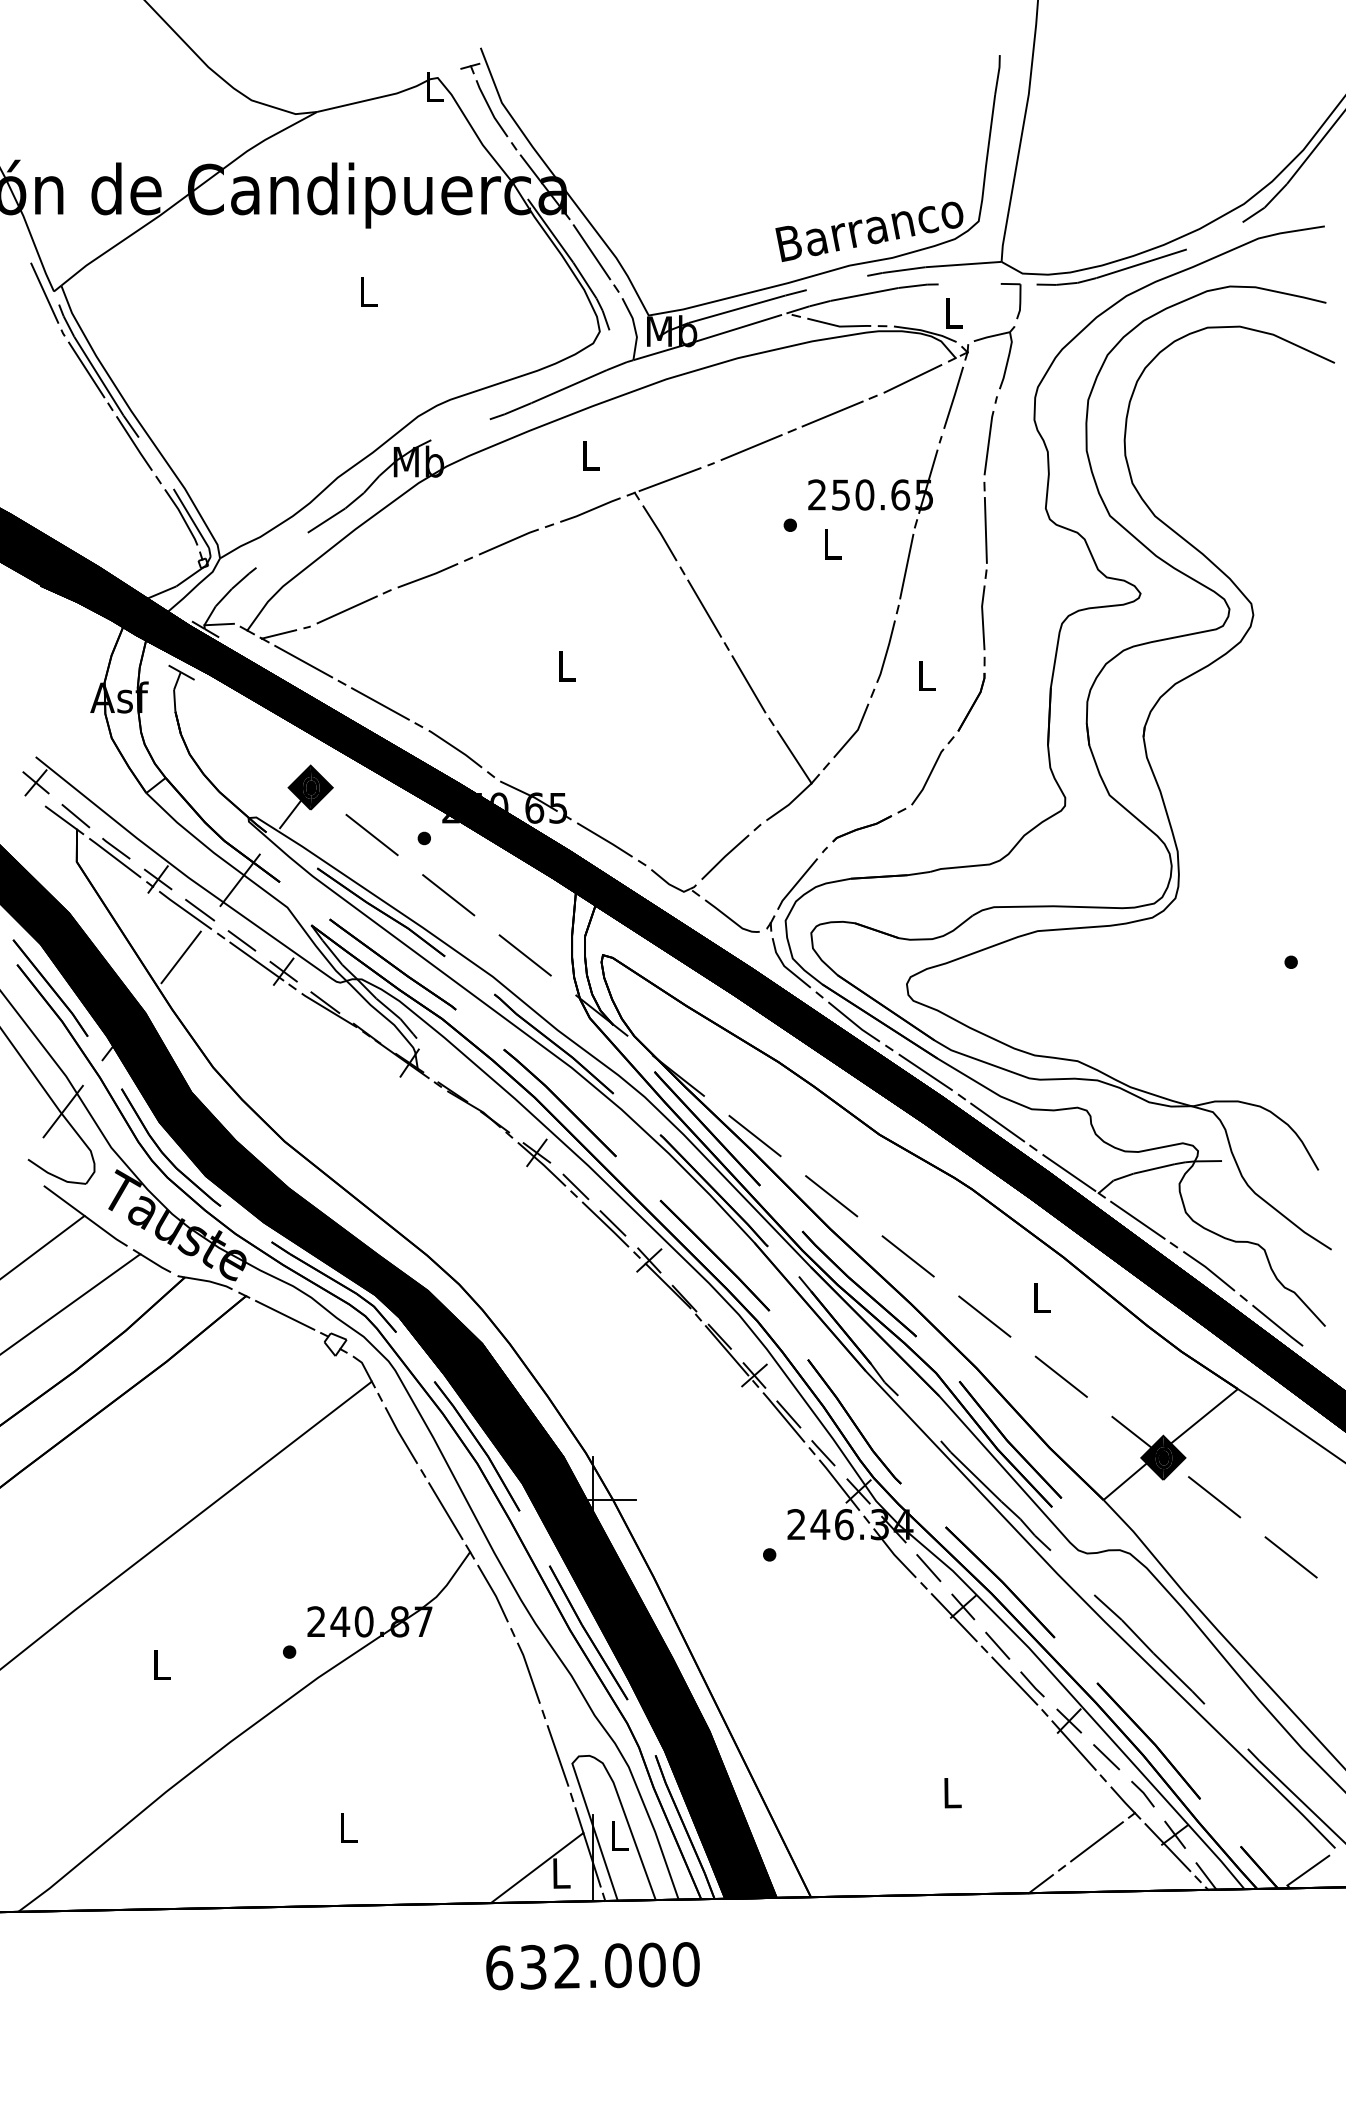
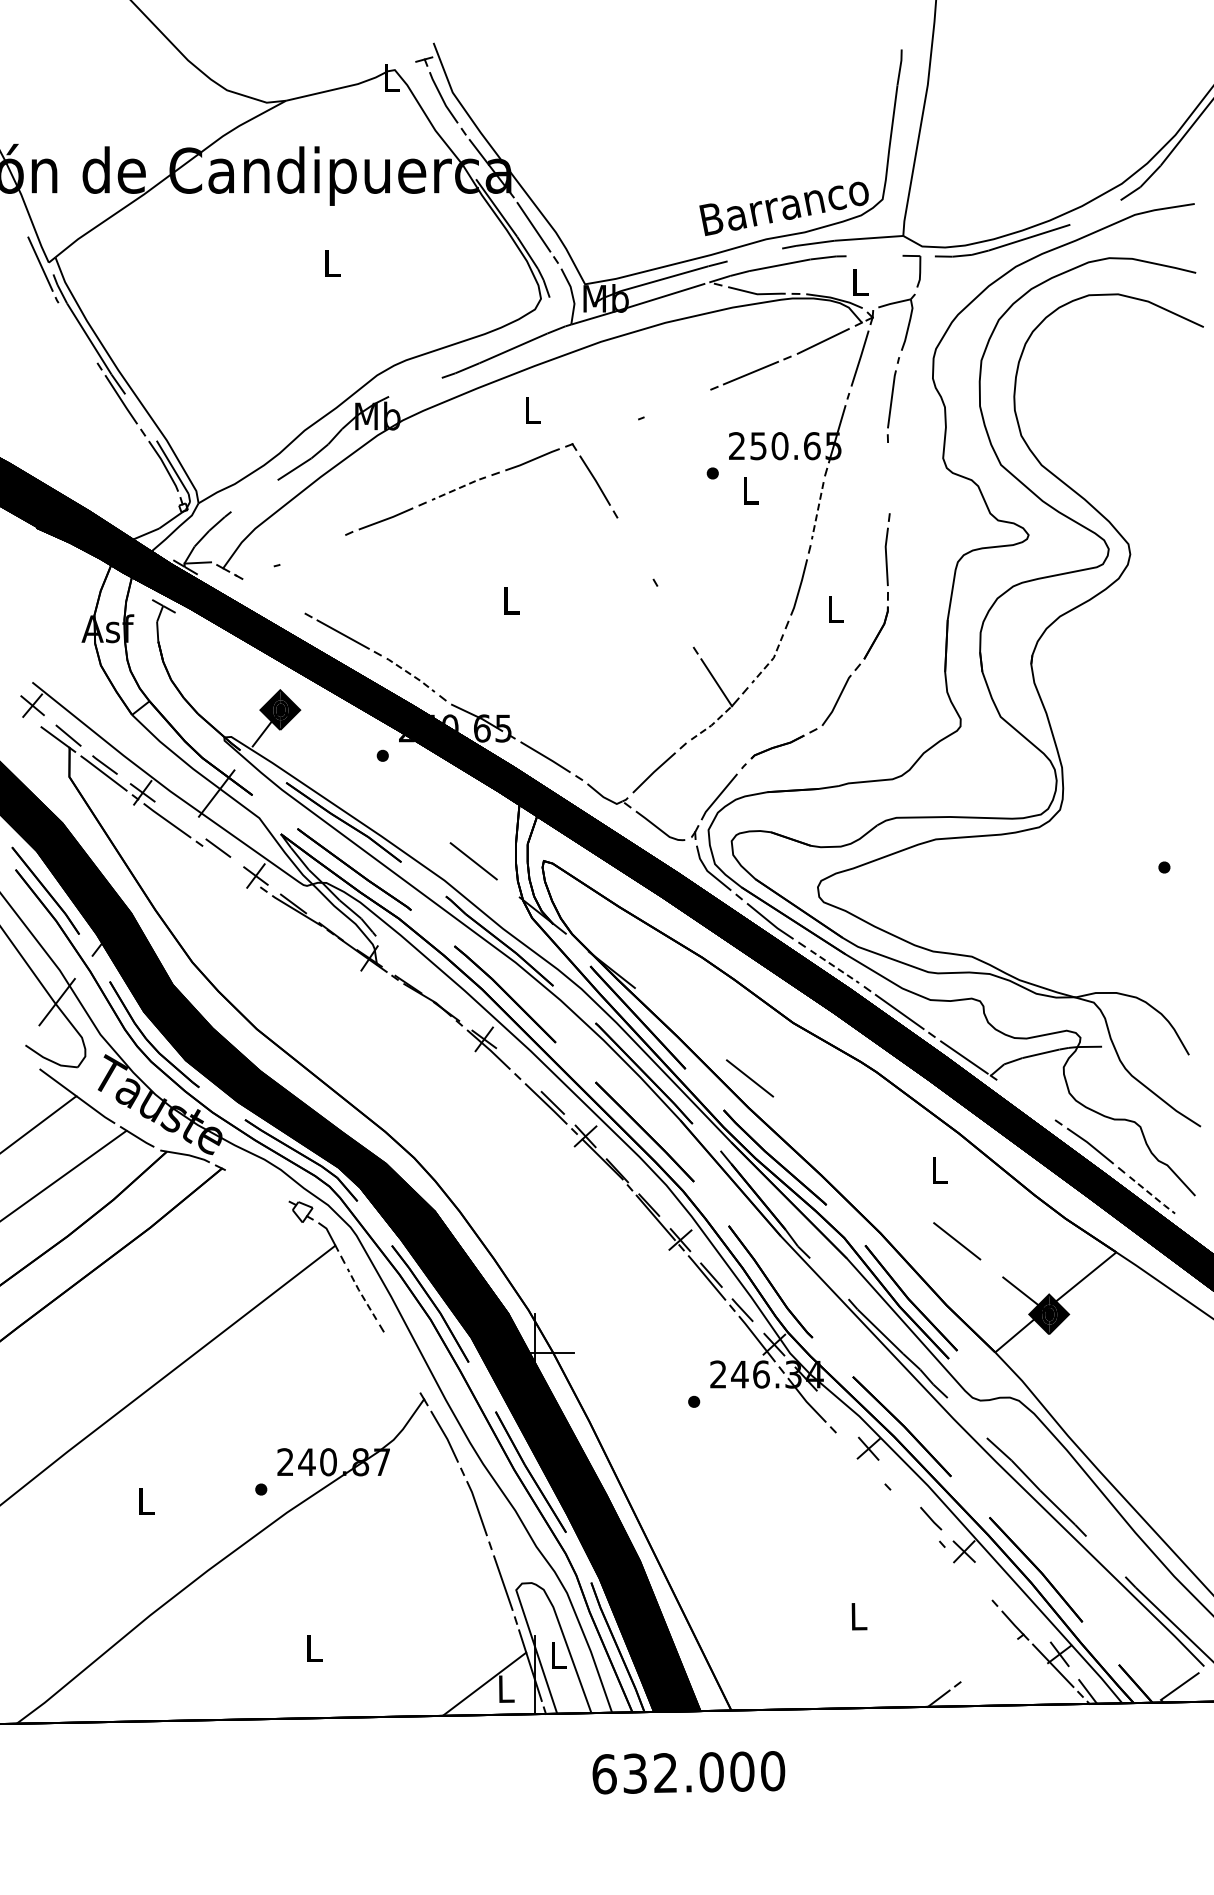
line: (86, 370) -> (78, 333), removed
line: (751, 447) -> (677, 403), removed
line: (669, 479) -> (603, 432), removed
line: (986, 529) -> (889, 477), removed
line: (509, 541) -> (459, 488), solid -> dashed
line: (906, 567) -> (817, 511), solid -> dashed
line: (704, 608) -> (635, 548), removed
line: (346, 609) -> (312, 549), removed
line: (278, 634) -> (251, 571), removed
line: (303, 661) -> (273, 596), removed
line: (748, 683) -> (675, 616), removed
line: (855, 732) -> (771, 660), solid -> dashed
line: (456, 748) -> (411, 674), solid -> dashed
line: (789, 803) -> (712, 724), solid -> dashed
line: (371, 834) -> (335, 752), removed
line: (448, 894) -> (404, 806), removed
line: (200, 910) -> (180, 820), removed
line: (181, 956) -> (163, 862), removed
line: (256, 961) -> (231, 866), removed
line: (926, 1073) -> (835, 967), solid -> dashed
line: (754, 1136) -> (680, 1024), removed
line: (575, 1187) -> (519, 1070), removed
line: (1138, 1219) -> (1026, 1099), removed
line: (908, 1256) -> (819, 1132), removed
line: (285, 1314) -> (257, 1185), removed
line: (985, 1316) -> (888, 1186), removed
line: (1279, 1327) -> (1153, 1196), solid -> dashed
line: (399, 1434) -> (360, 1293), solid -> dashed
line: (1214, 1496) -> (1095, 1349), removed
line: (446, 1511) -> (402, 1362), removed
line: (1291, 1557) -> (1164, 1404), removed
line: (928, 1567) -> (837, 1413), removed
line: (954, 1617) -> (860, 1458), removed
line: (997, 1645) -> (899, 1483), removed
line: (1014, 1680) -> (914, 1515), removed
line: (1073, 1745) -> (968, 1573), removed
line: (1106, 1757) -> (997, 1584), removed
line: (1142, 1794) -> (1030, 1617), removed
line: (1096, 1841) -> (988, 1660), removed
text: (592, 1965) -> (688, 1772), moved

